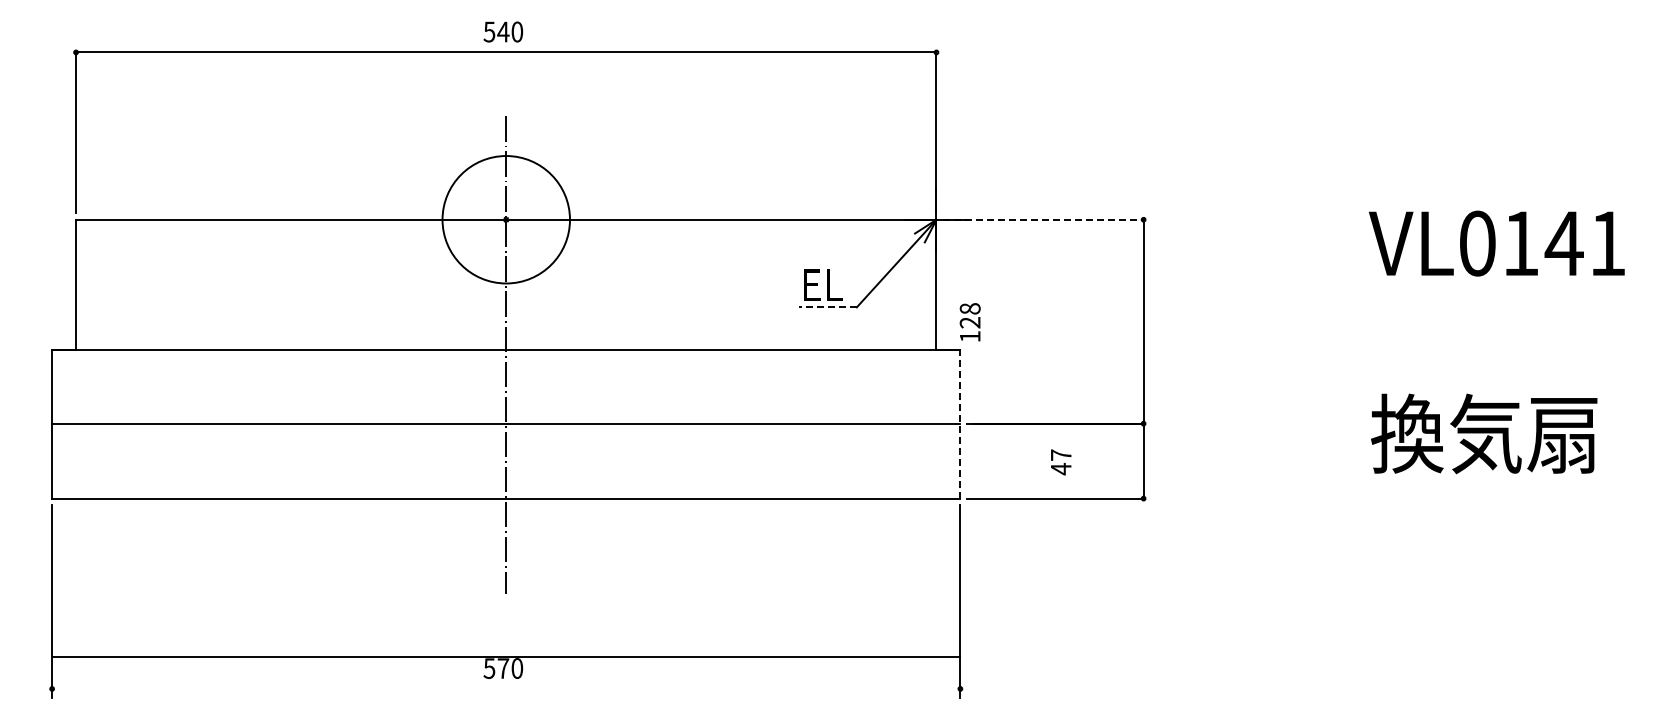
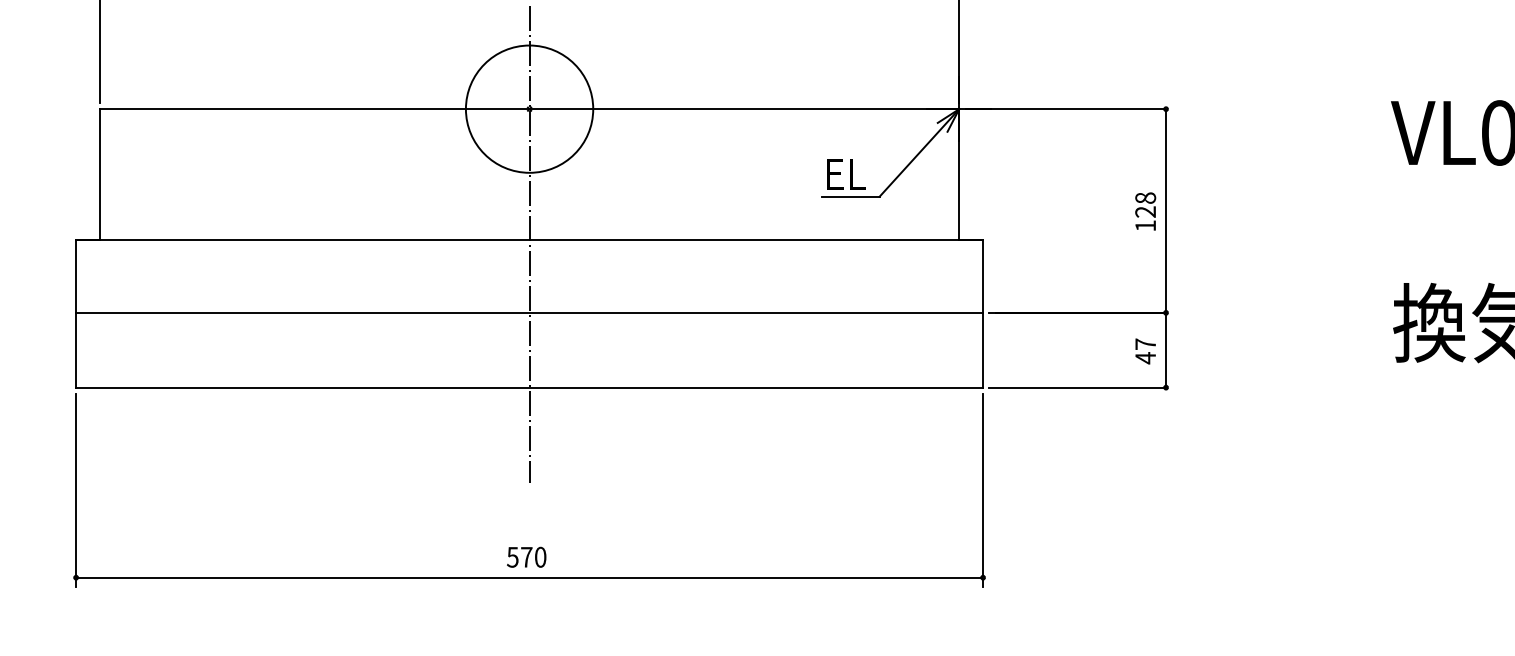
line: (1043, 219) -> (1066, 108), dashed -> solid
line: (828, 307) -> (851, 196), dashed -> solid
text: (969, 322) -> (1144, 211), moved
line: (960, 424) -> (983, 313), dashed -> solid
text: (1061, 462) -> (1145, 351), moved
line: (505, 656) -> (528, 577), moved

